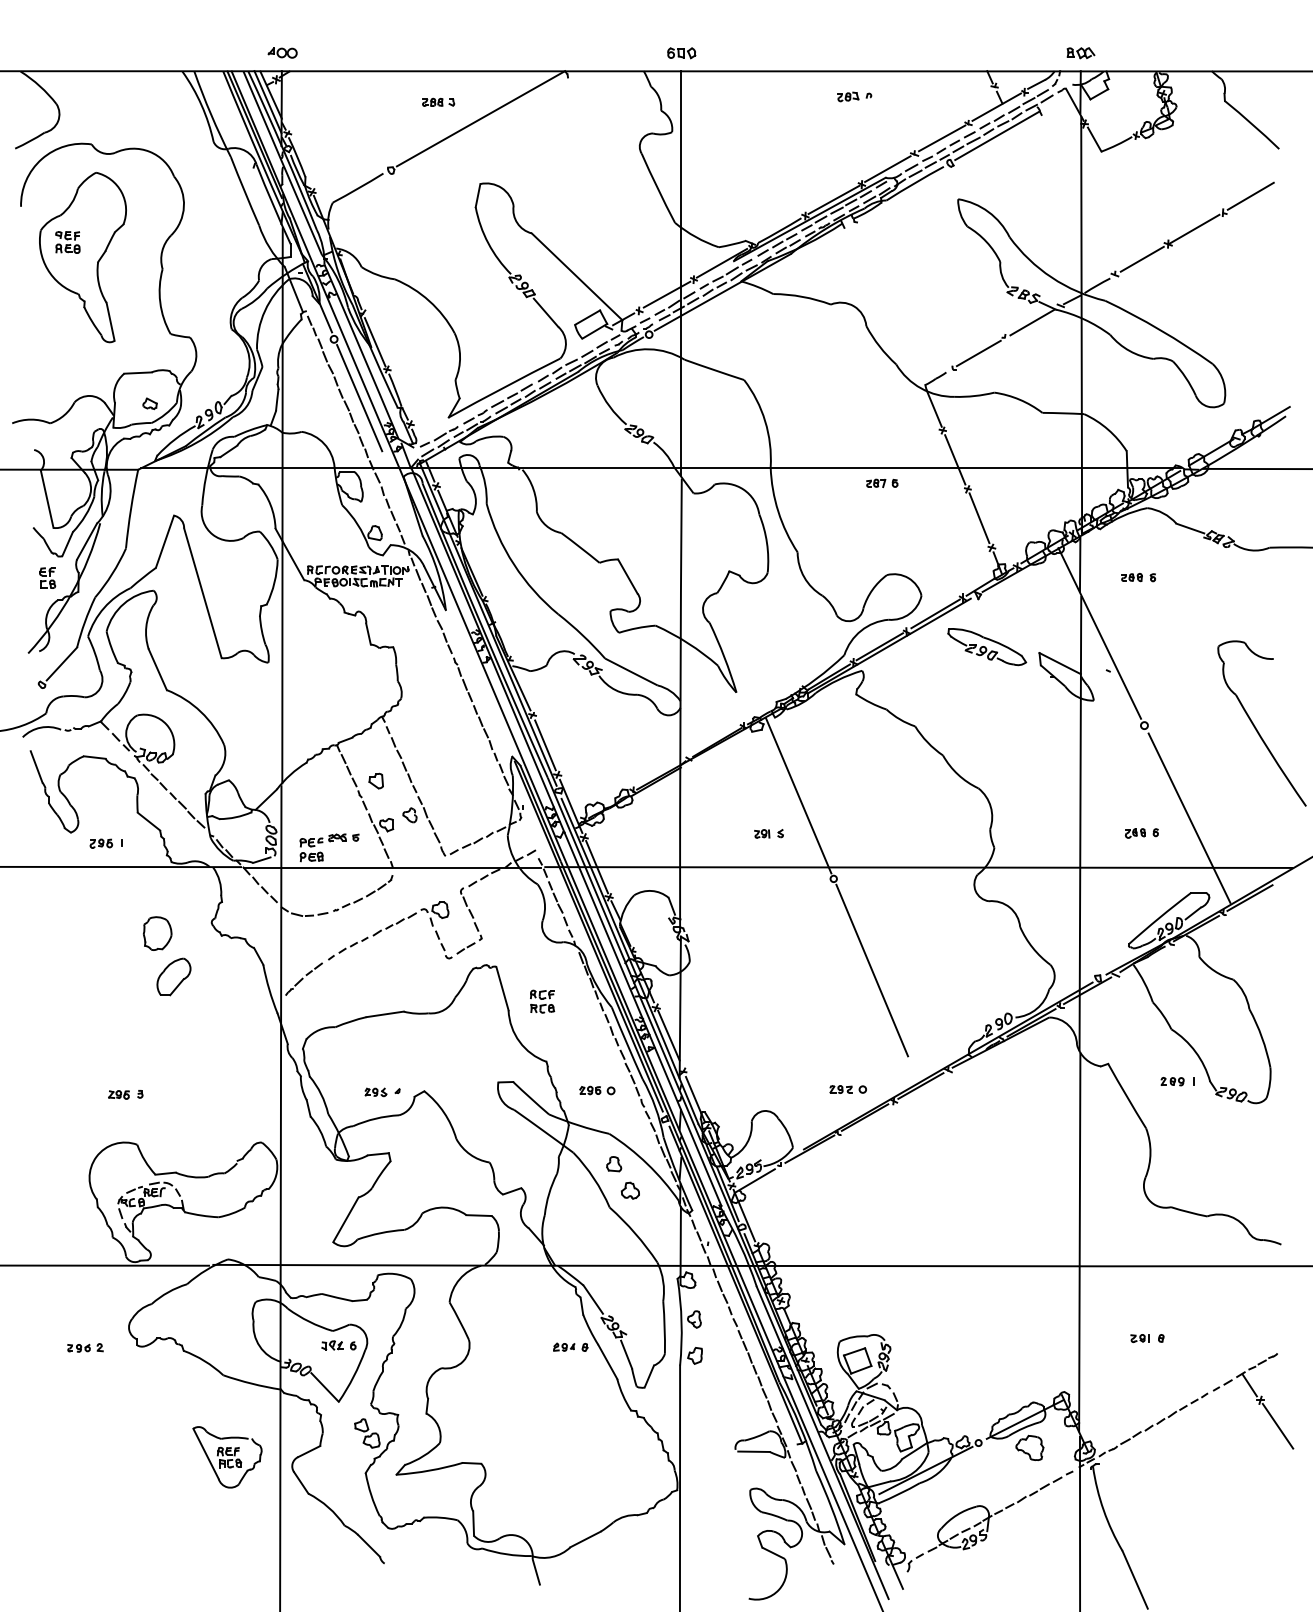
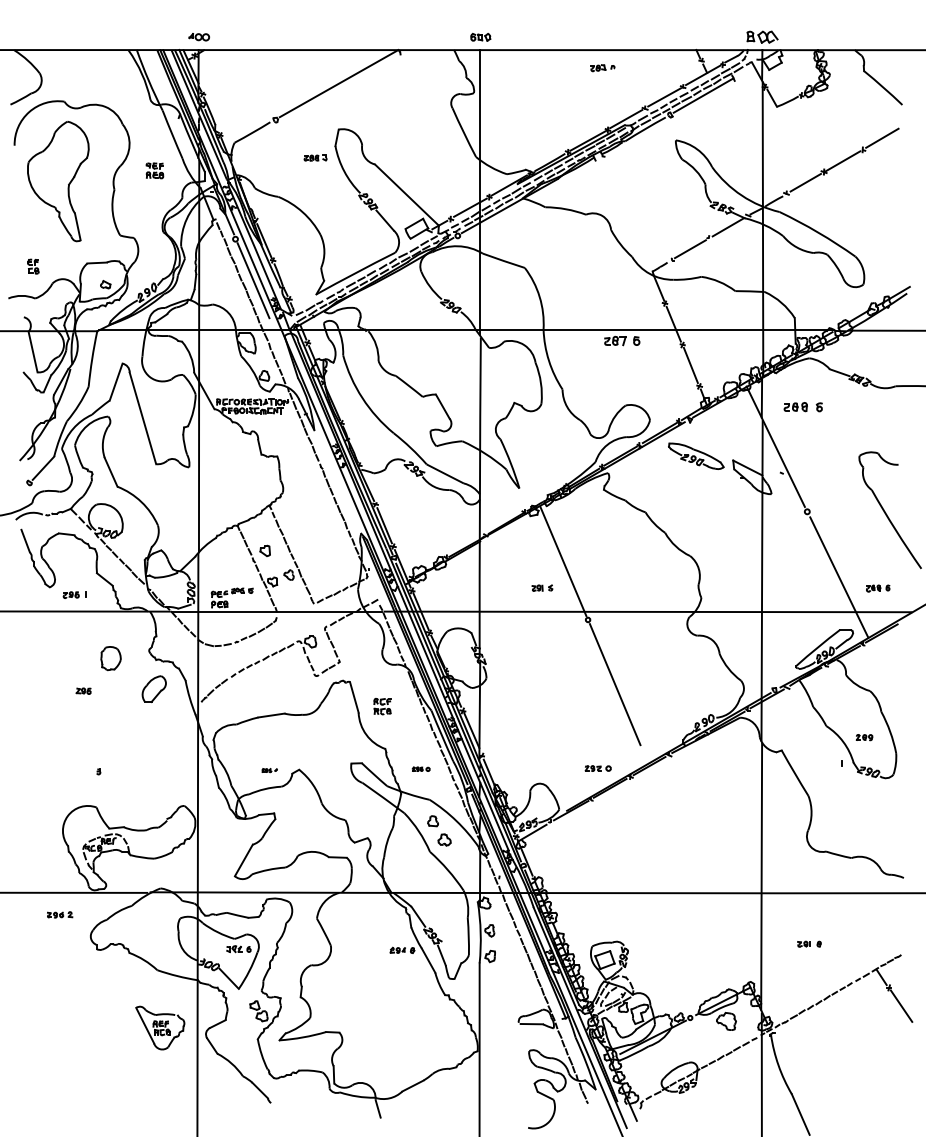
part: (1080, 53) -> (762, 37), size x1.6
part: (438, 101) -> (315, 157), moved
part: (67, 242) -> (154, 170), moved
part: (882, 482) -> (622, 340), size x1.6
part: (47, 577) -> (33, 266), moved
part: (1138, 577) -> (803, 407), size x1.6
part: (1141, 833) -> (877, 588), moved
part: (173, 976) -> (153, 688), moved
part: (1172, 1081) -> (864, 737), moved
part: (597, 1090) -> (421, 769), size x0.7
part: (382, 1092) -> (269, 770), size x0.6
part: (118, 1094) -> (83, 690), moved
part: (85, 1347) -> (60, 914), moved

